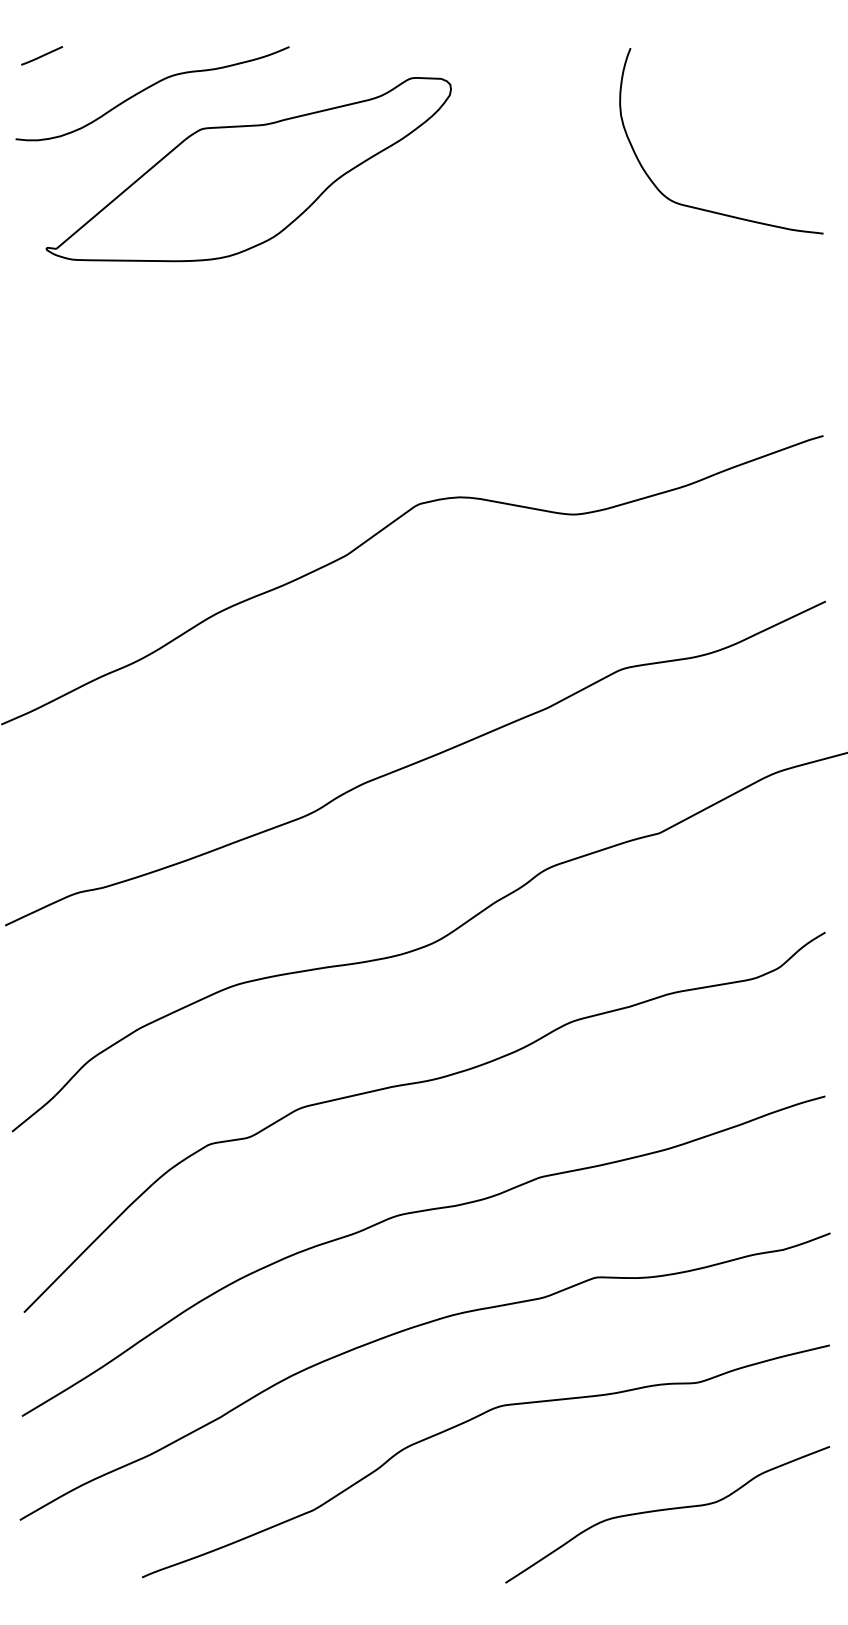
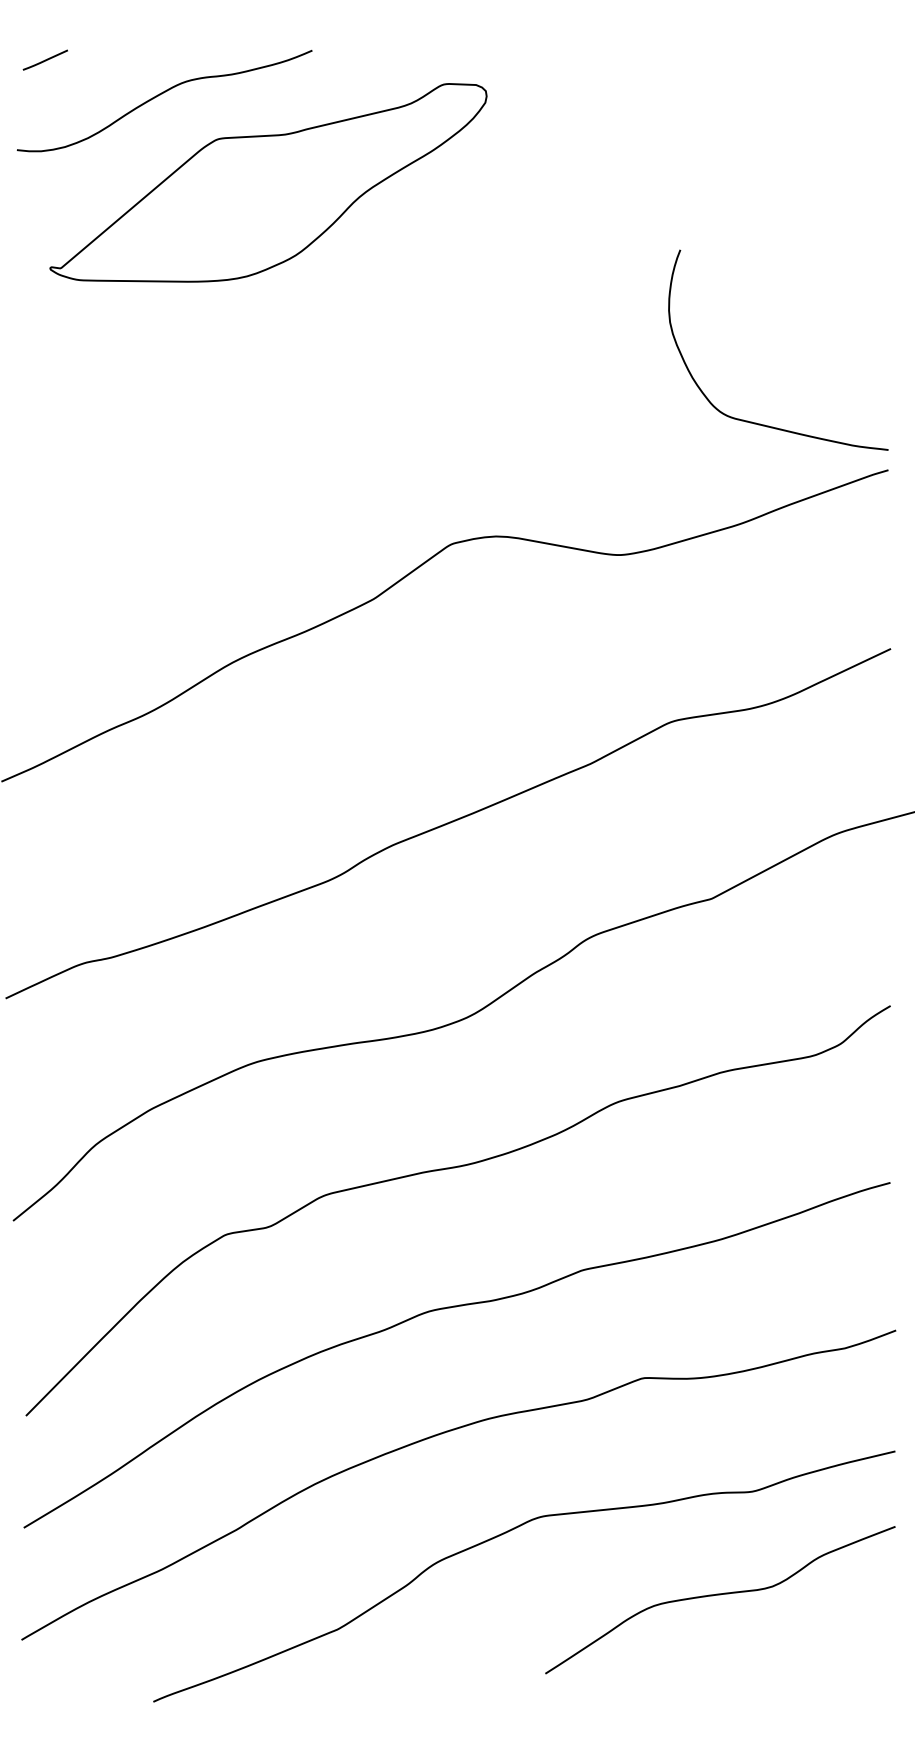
curve: (704, 209) -> (760, 423), moved
curve: (667, 1510) -> (720, 1595), moved

